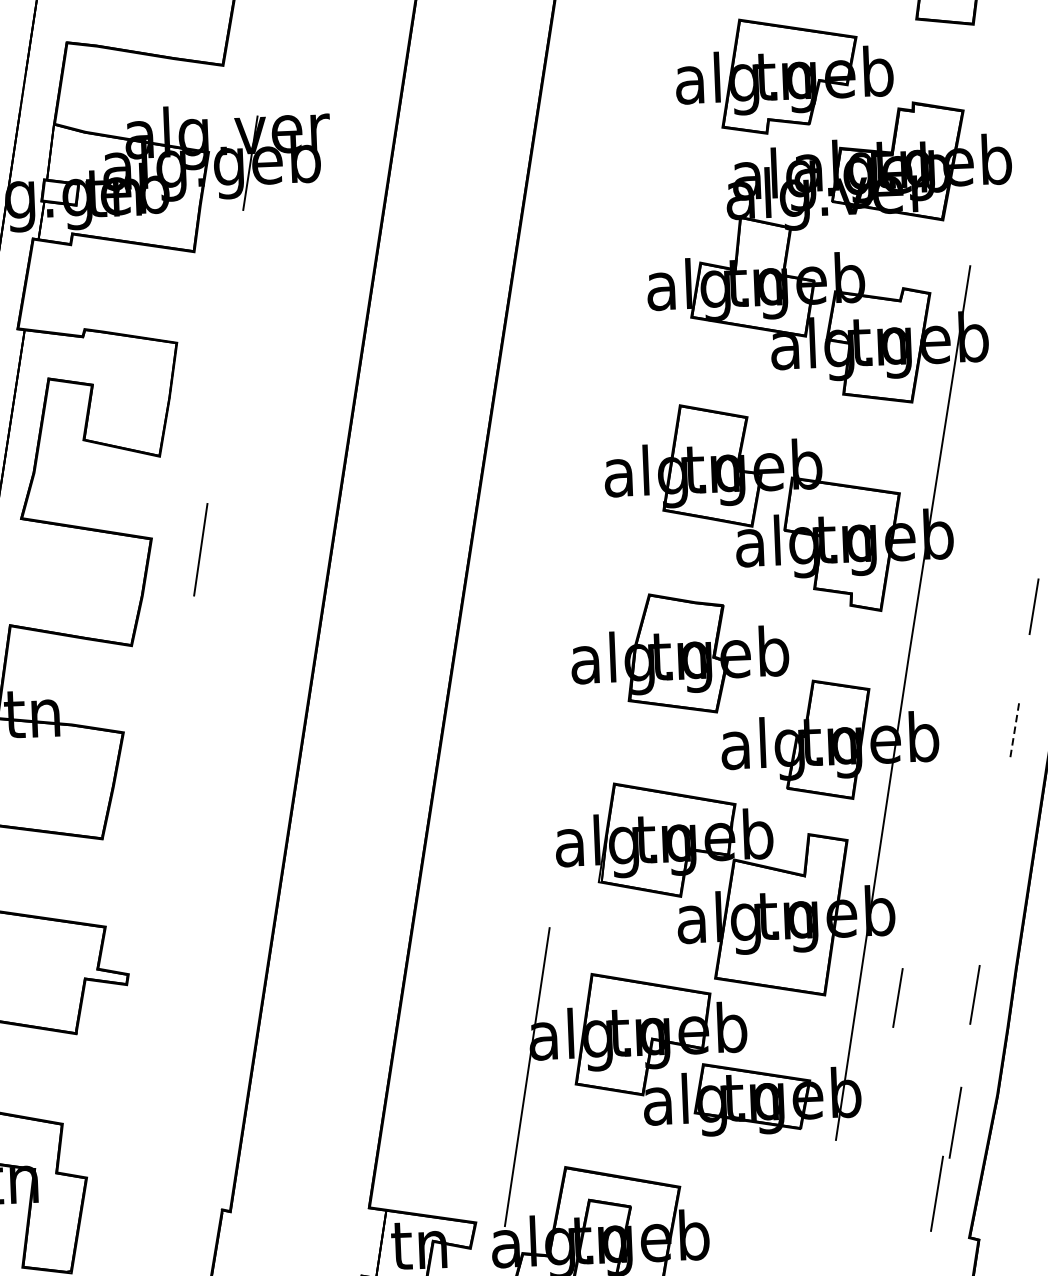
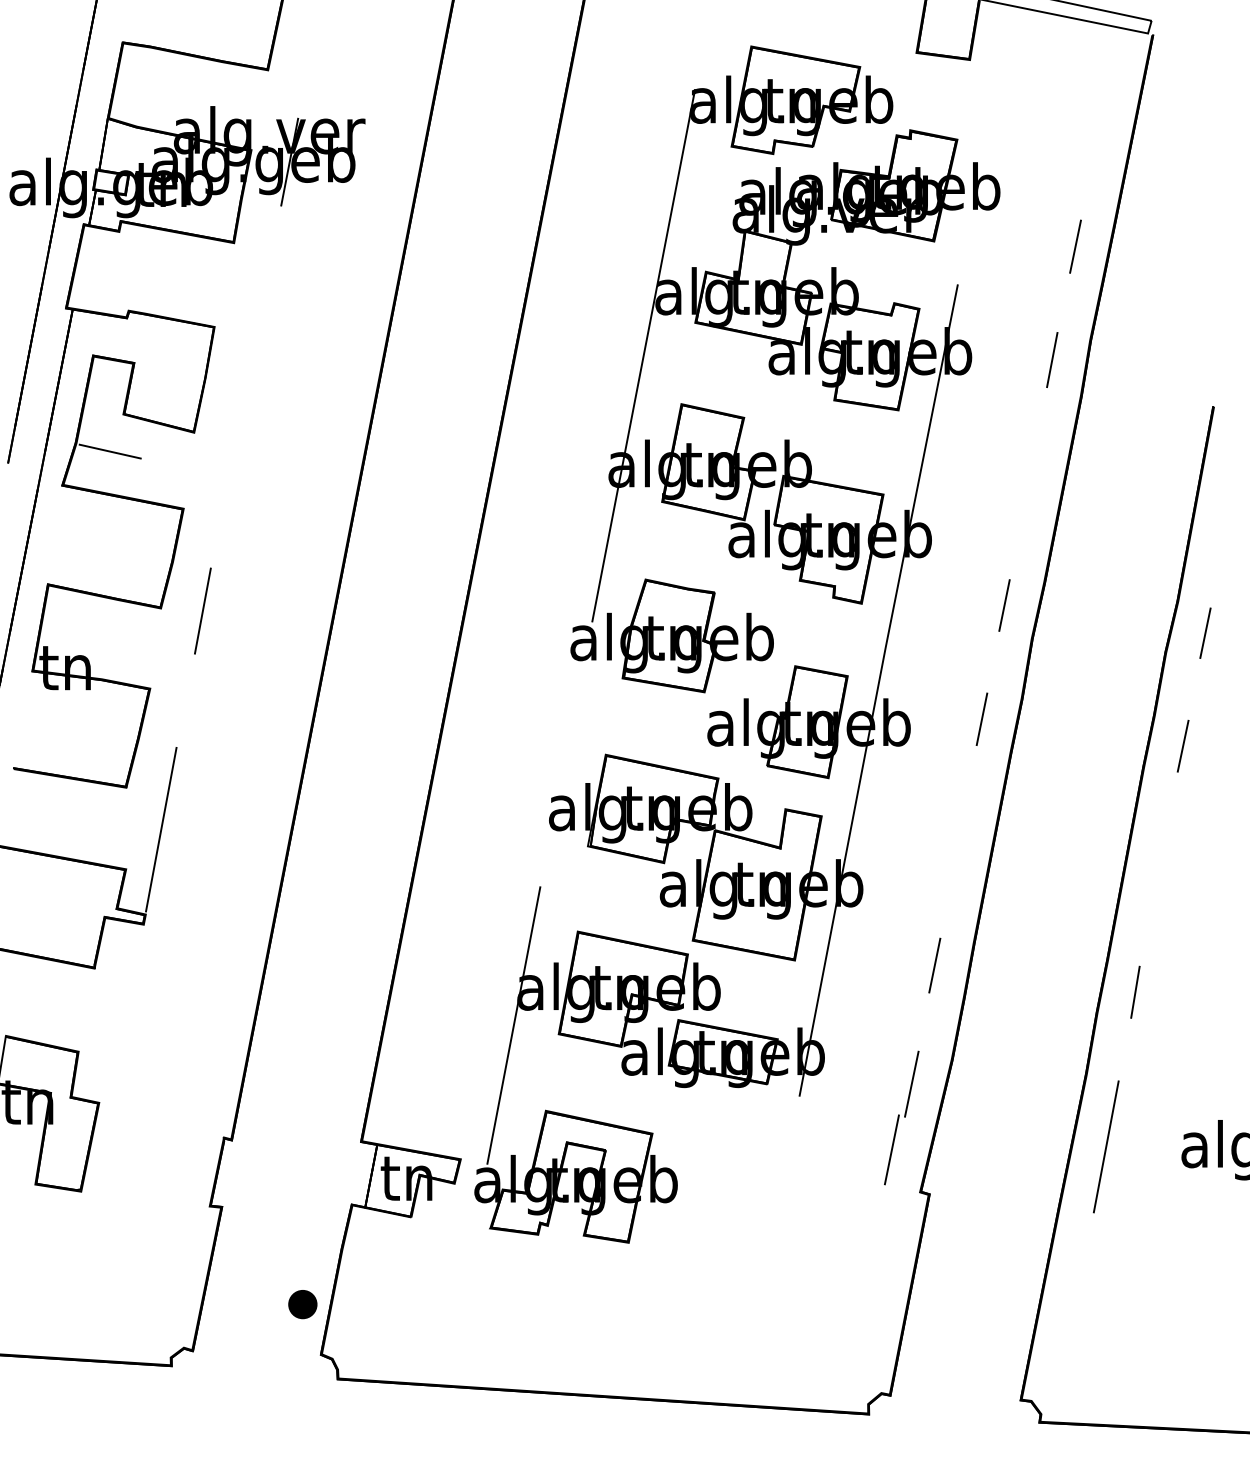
line: (637, 354) -> (643, 355), added
line: (70, 480) -> (109, 451), added
line: (200, 549) -> (202, 610), moved
line: (1015, 728) -> (982, 718), dashed -> solid
line: (141, 882) -> (161, 829), added
line: (897, 997) -> (862, 965), removed

